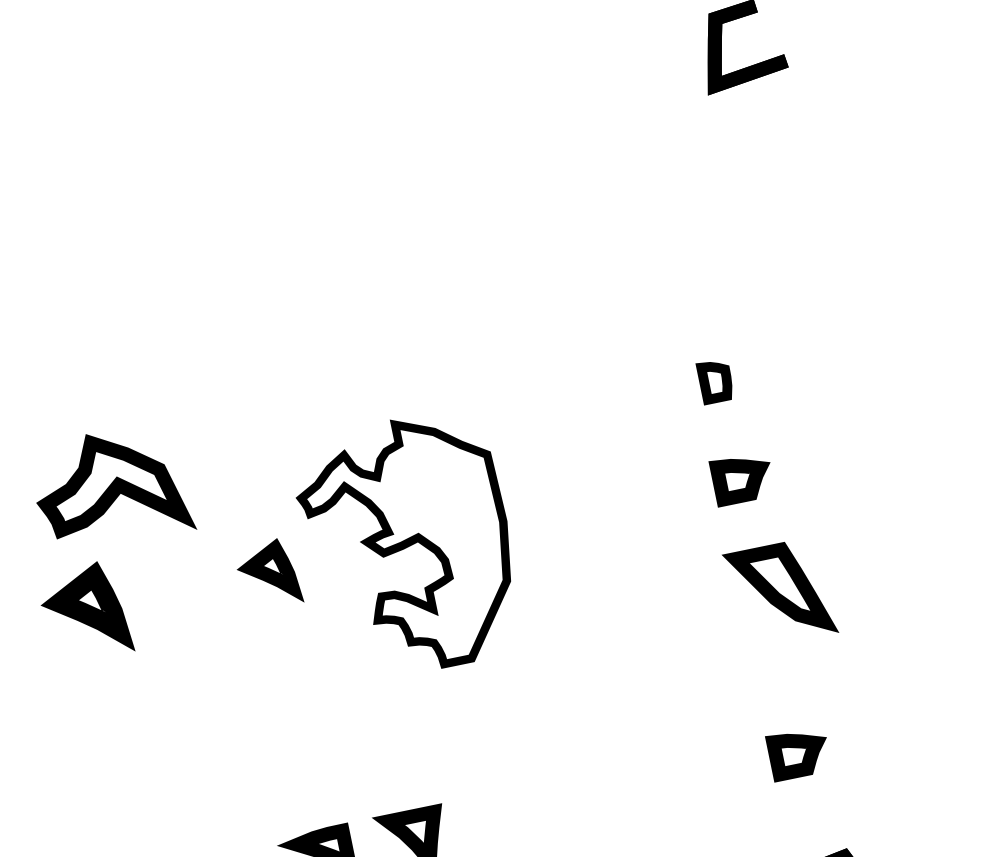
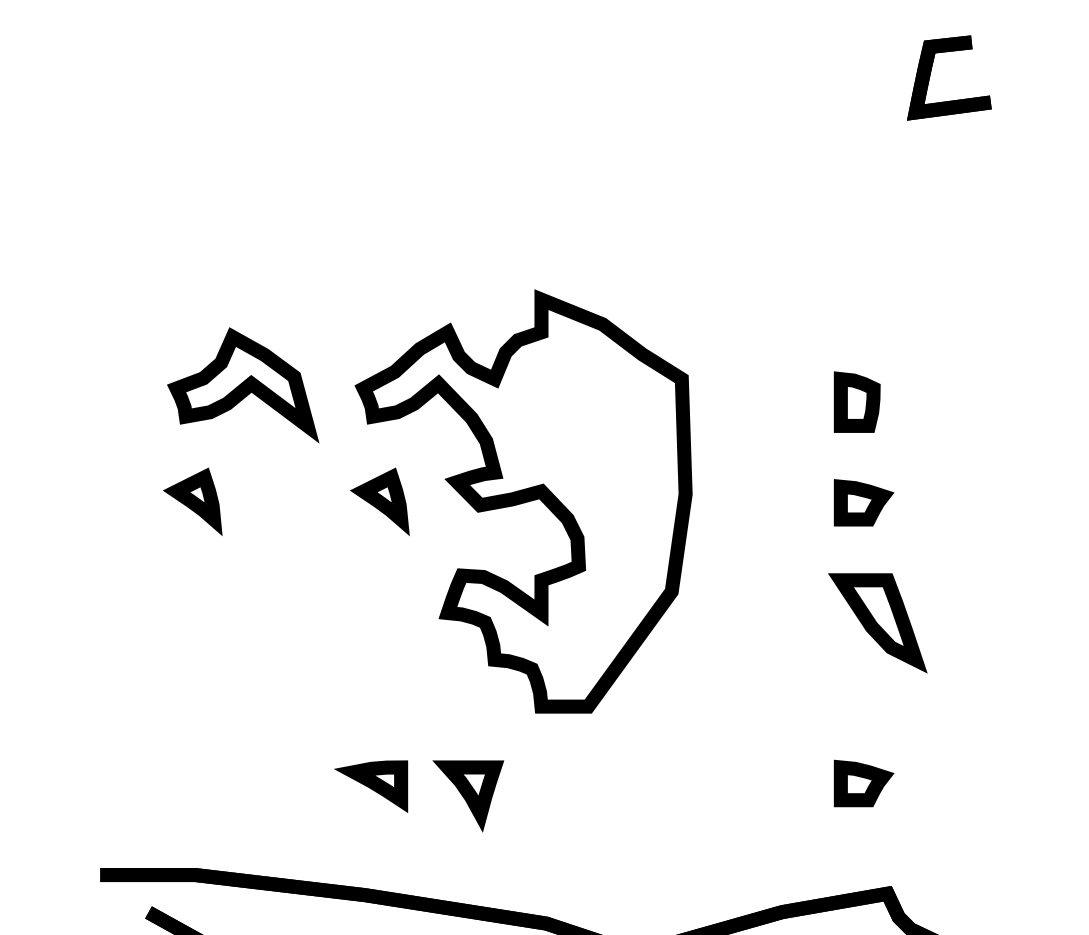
part: (714, 380) -> (856, 401), size x1.43
part: (408, 545) -> (523, 501), size x1.67
part: (84, 612) -> (192, 501), size x0.71

